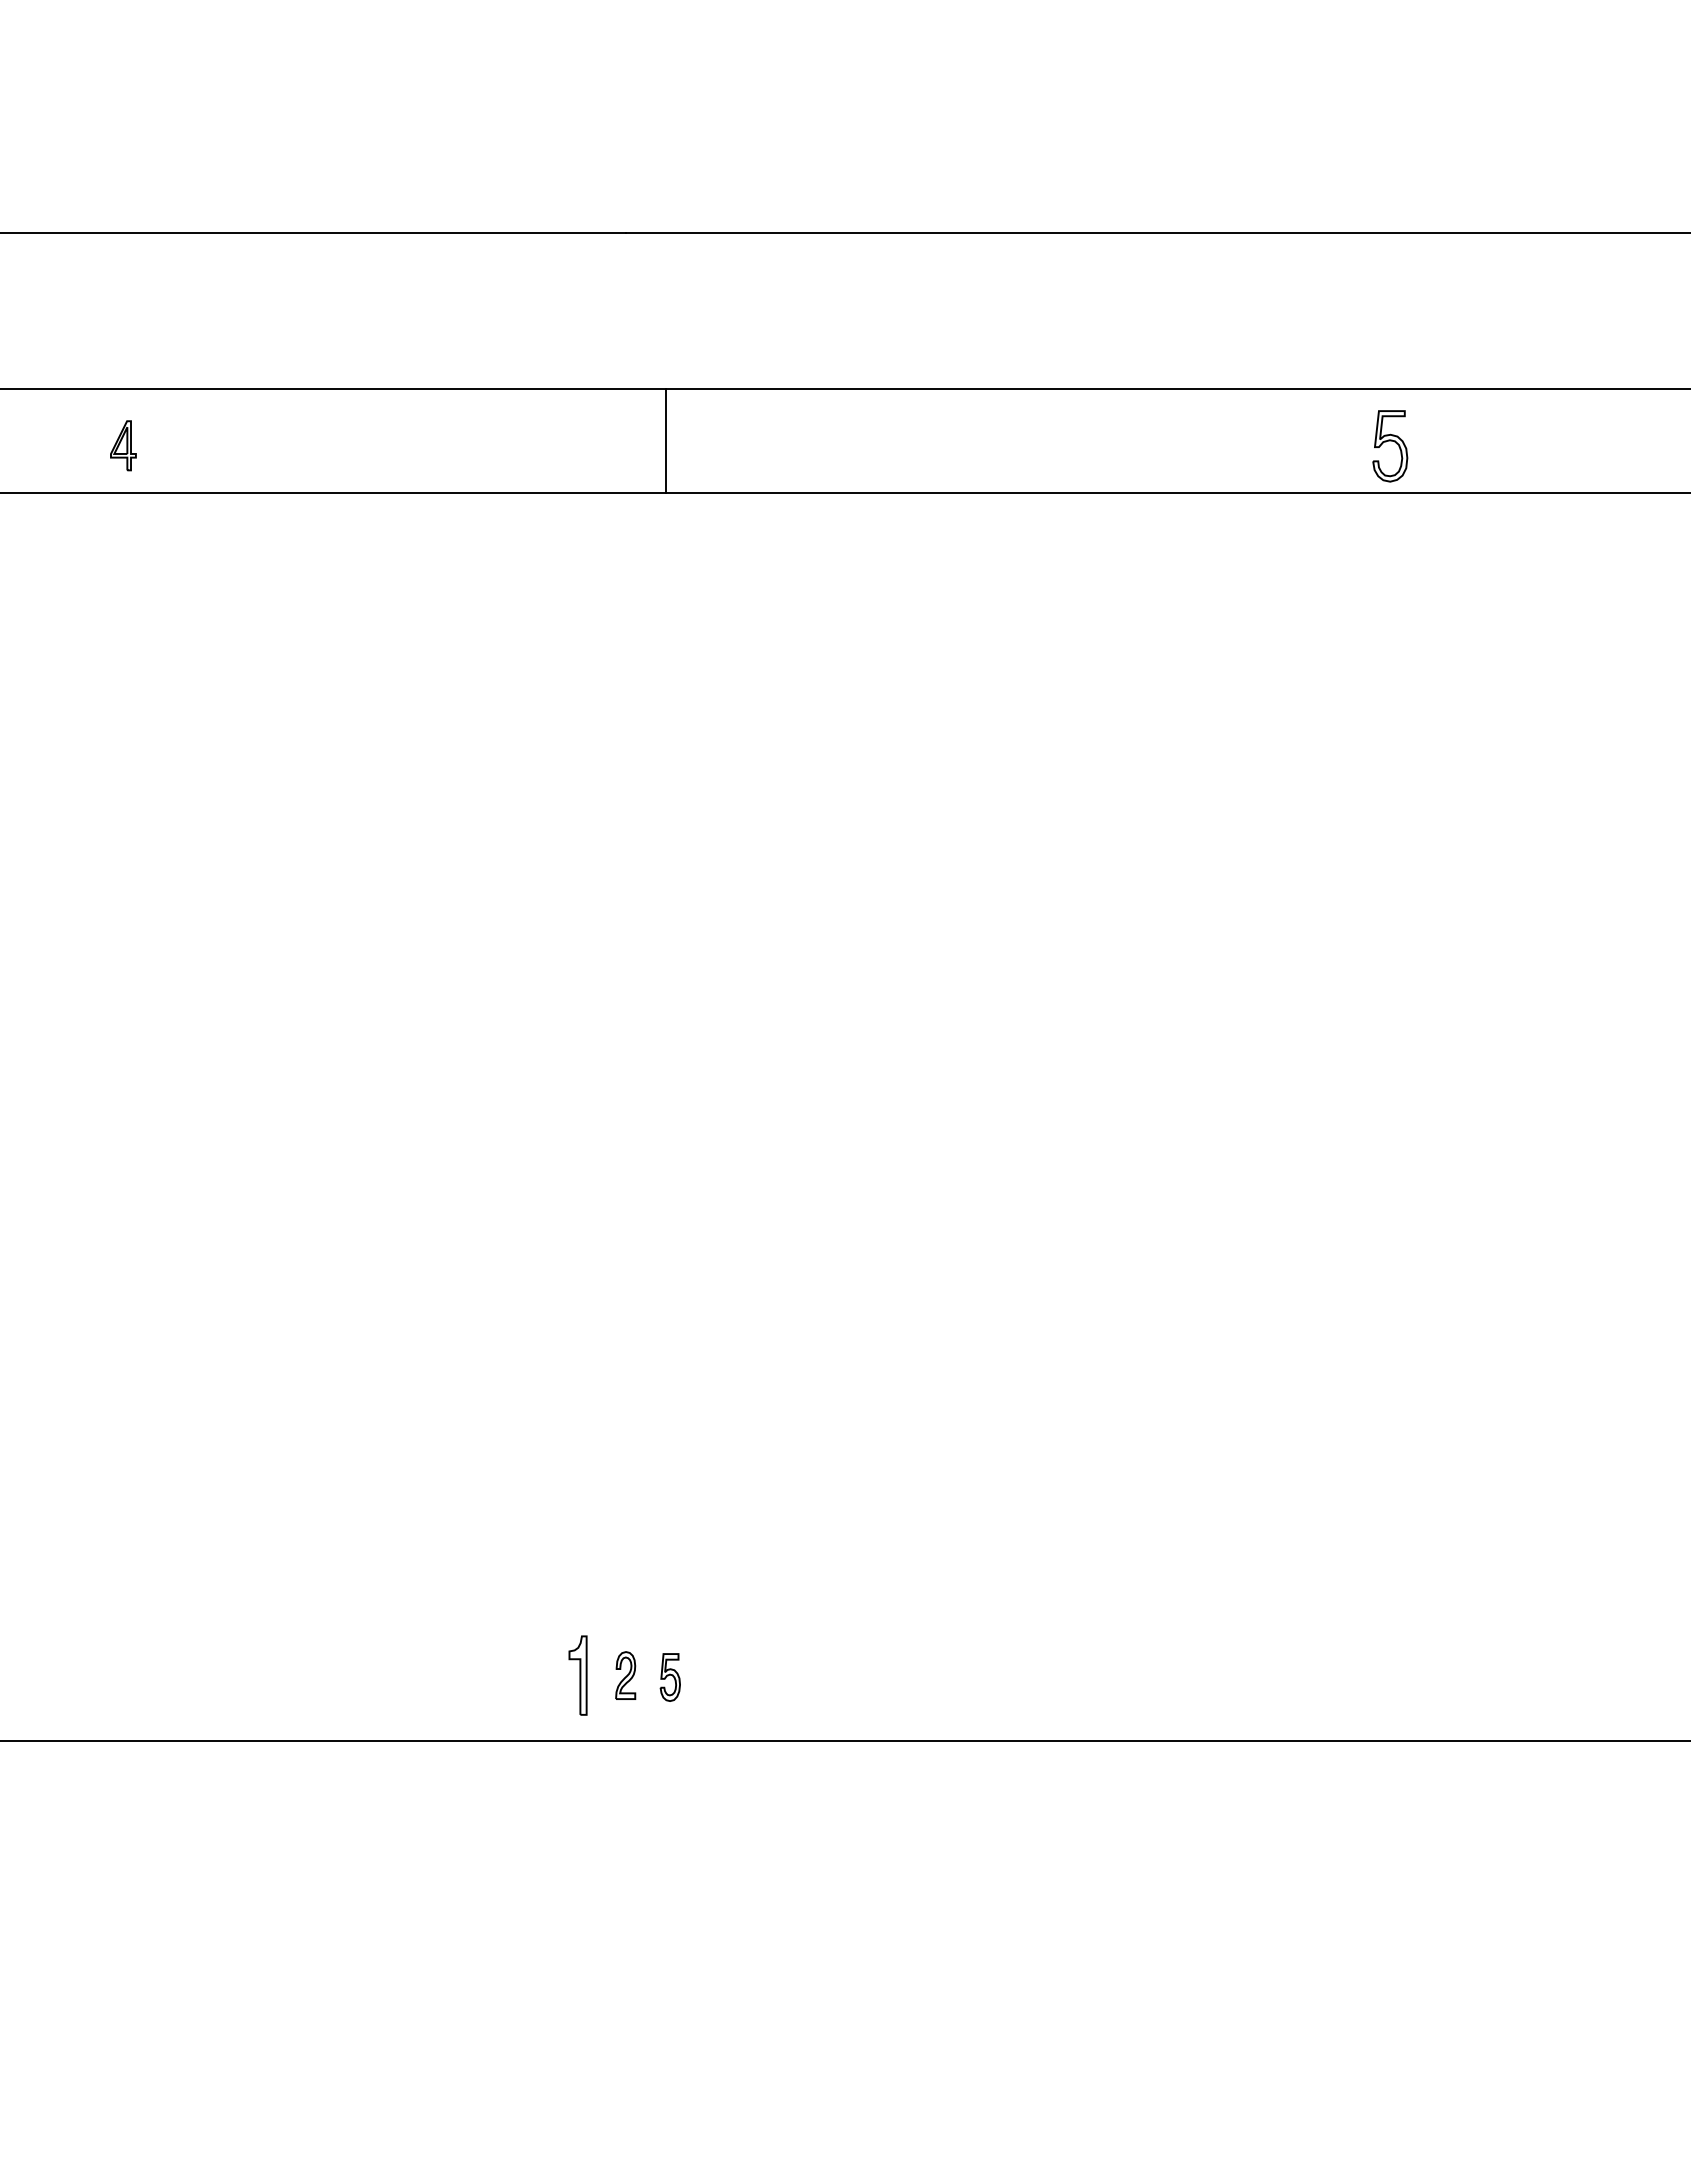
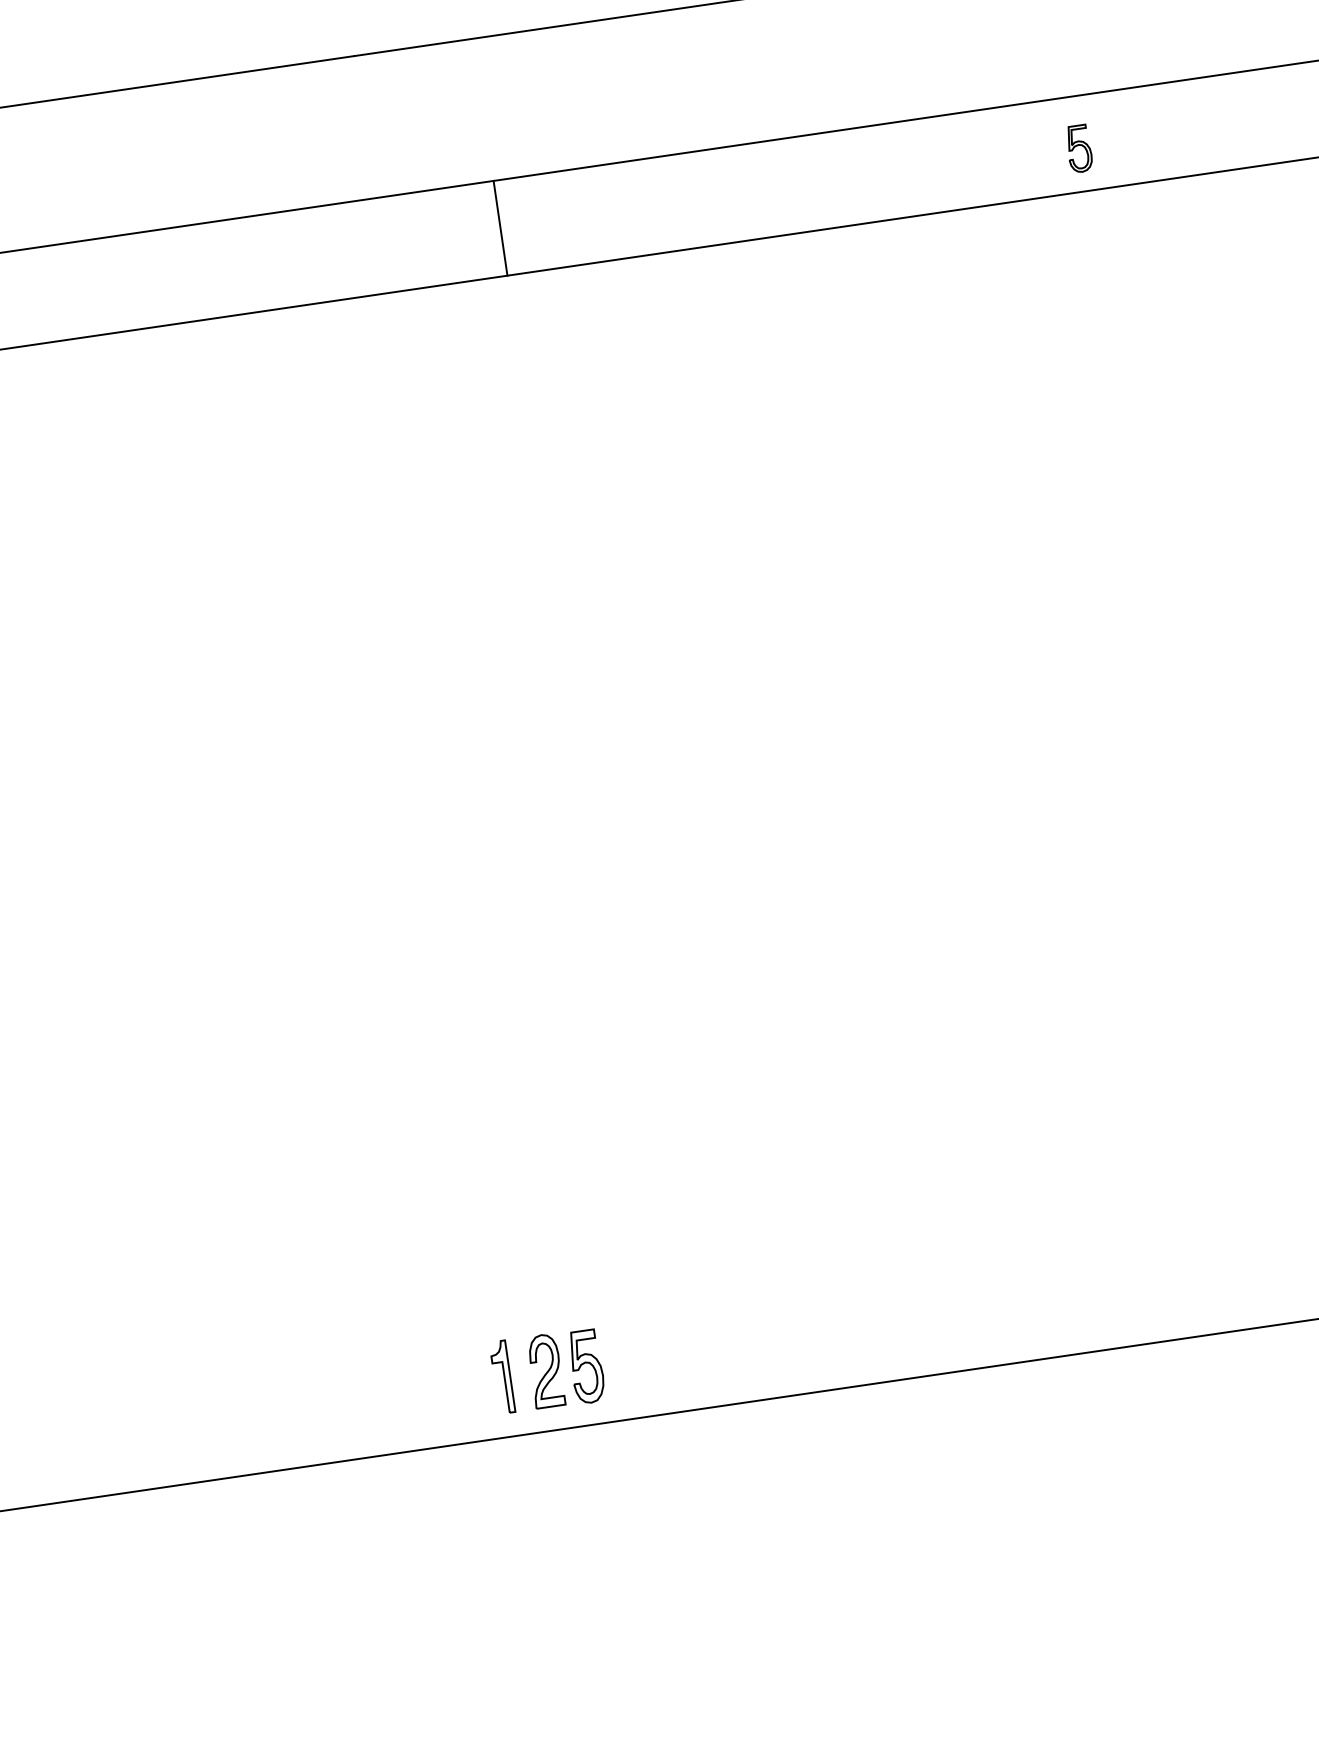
line: (666, 440) -> (500, 227), moved
part: (1390, 446) -> (1079, 148), size x0.71
part: (625, 1675) -> (545, 1370), size x1.67
part: (670, 1677) -> (586, 1366), size x1.67

